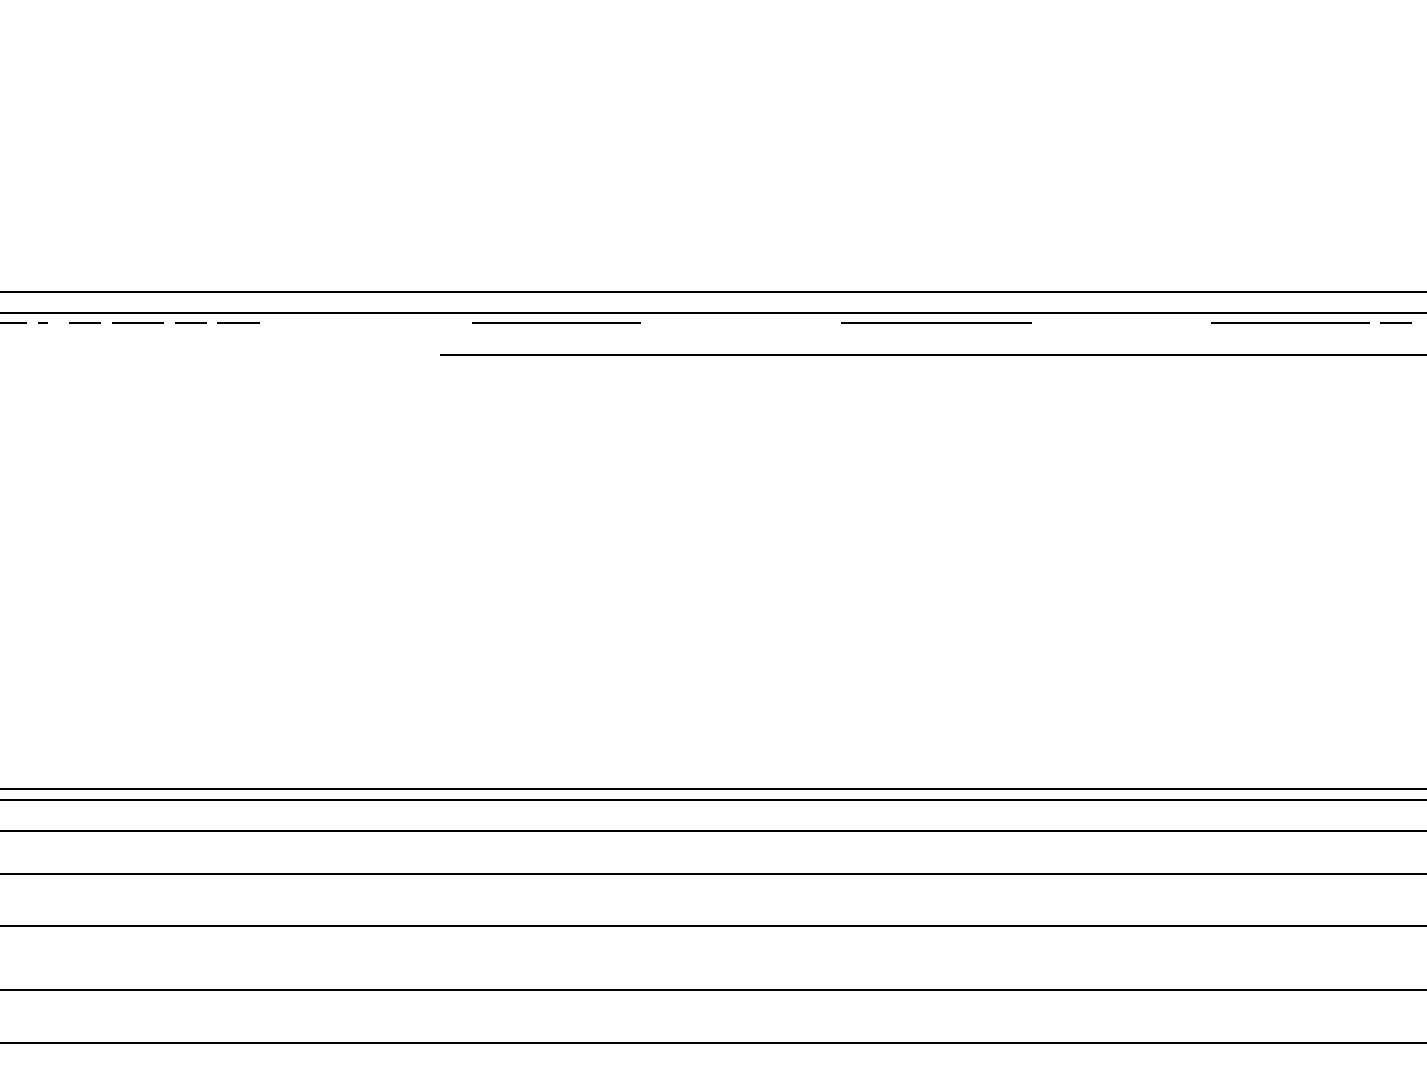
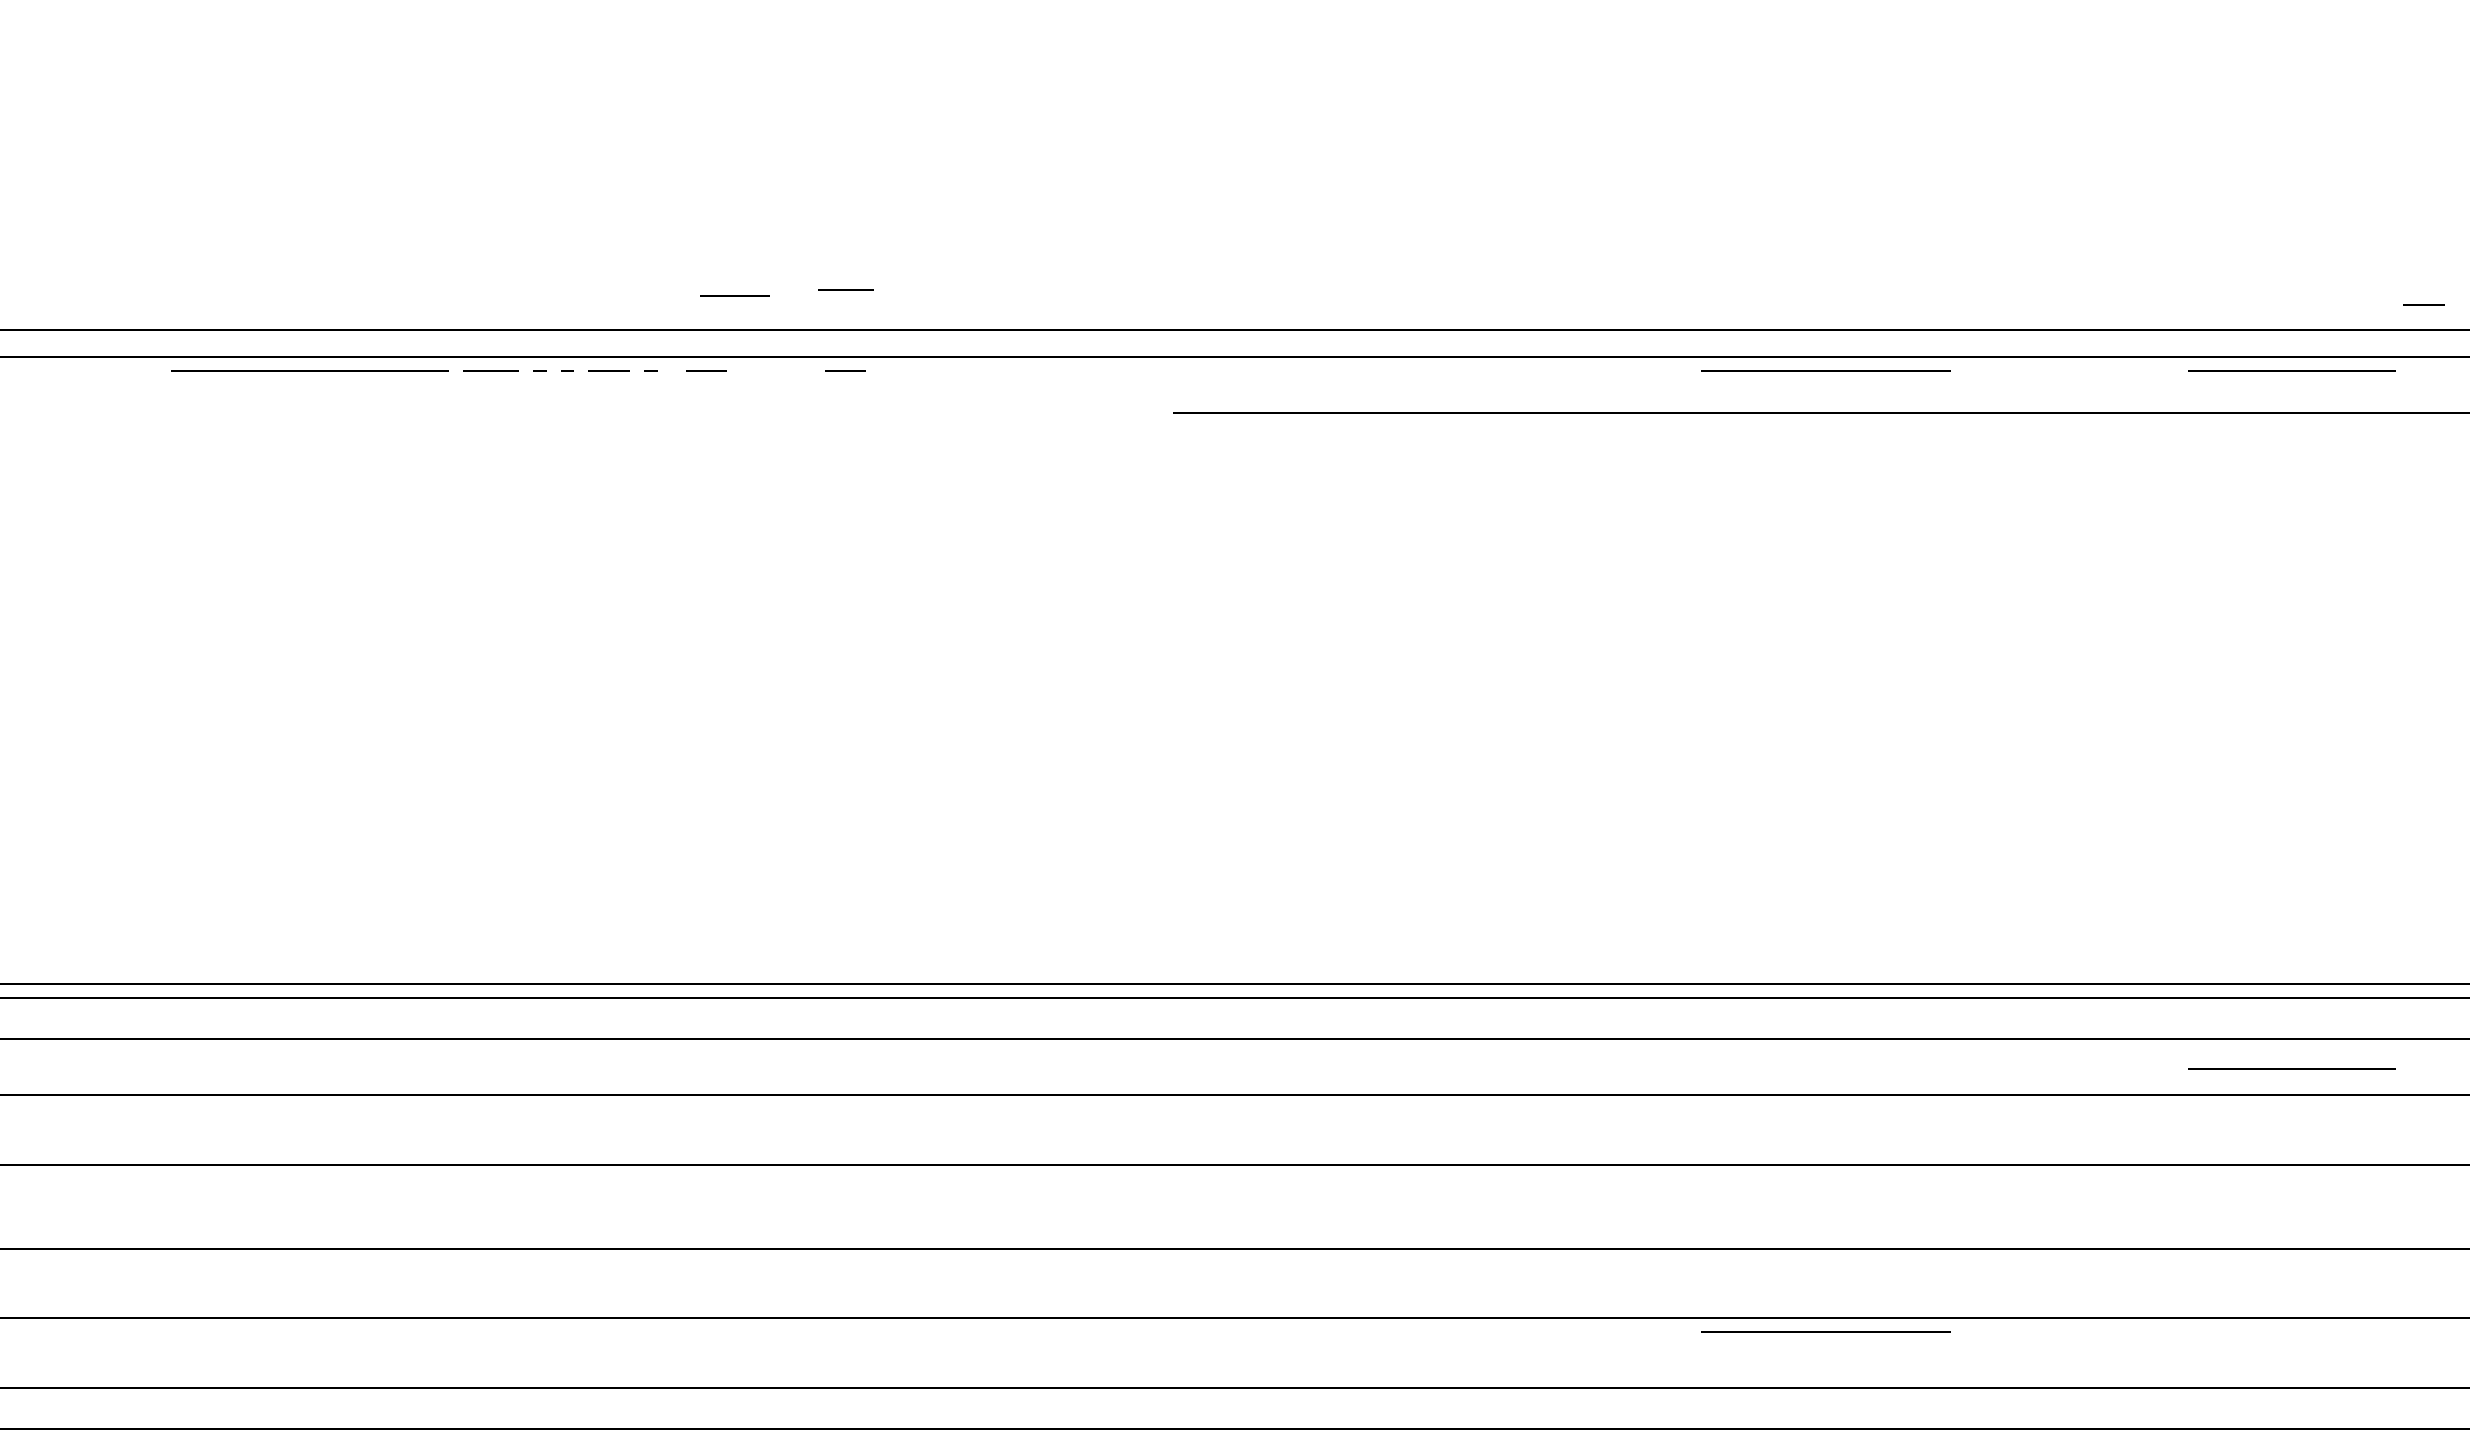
line: (137, 322) -> (734, 295), moved
line: (238, 322) -> (845, 289), moved
line: (555, 322) -> (1325, 370), removed
line: (1395, 322) -> (2423, 304), moved
line: (1290, 853) -> (2291, 1068), added
line: (935, 1053) -> (1825, 1331), added

